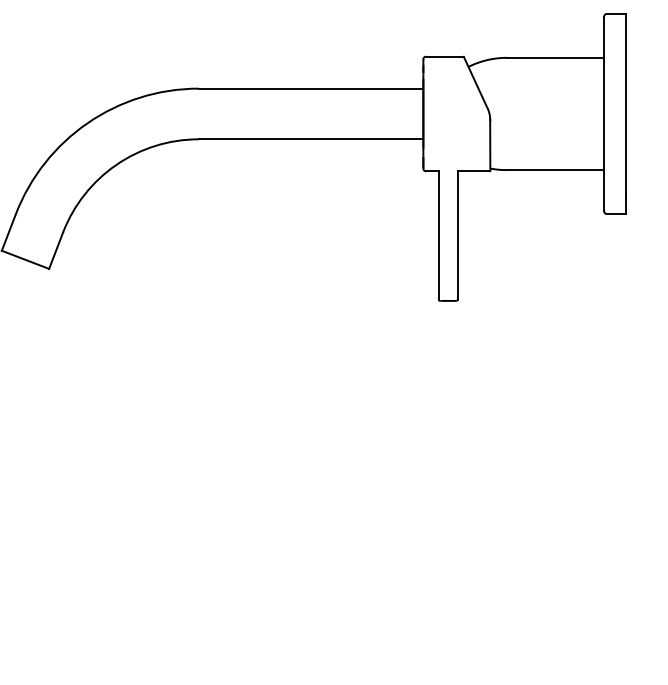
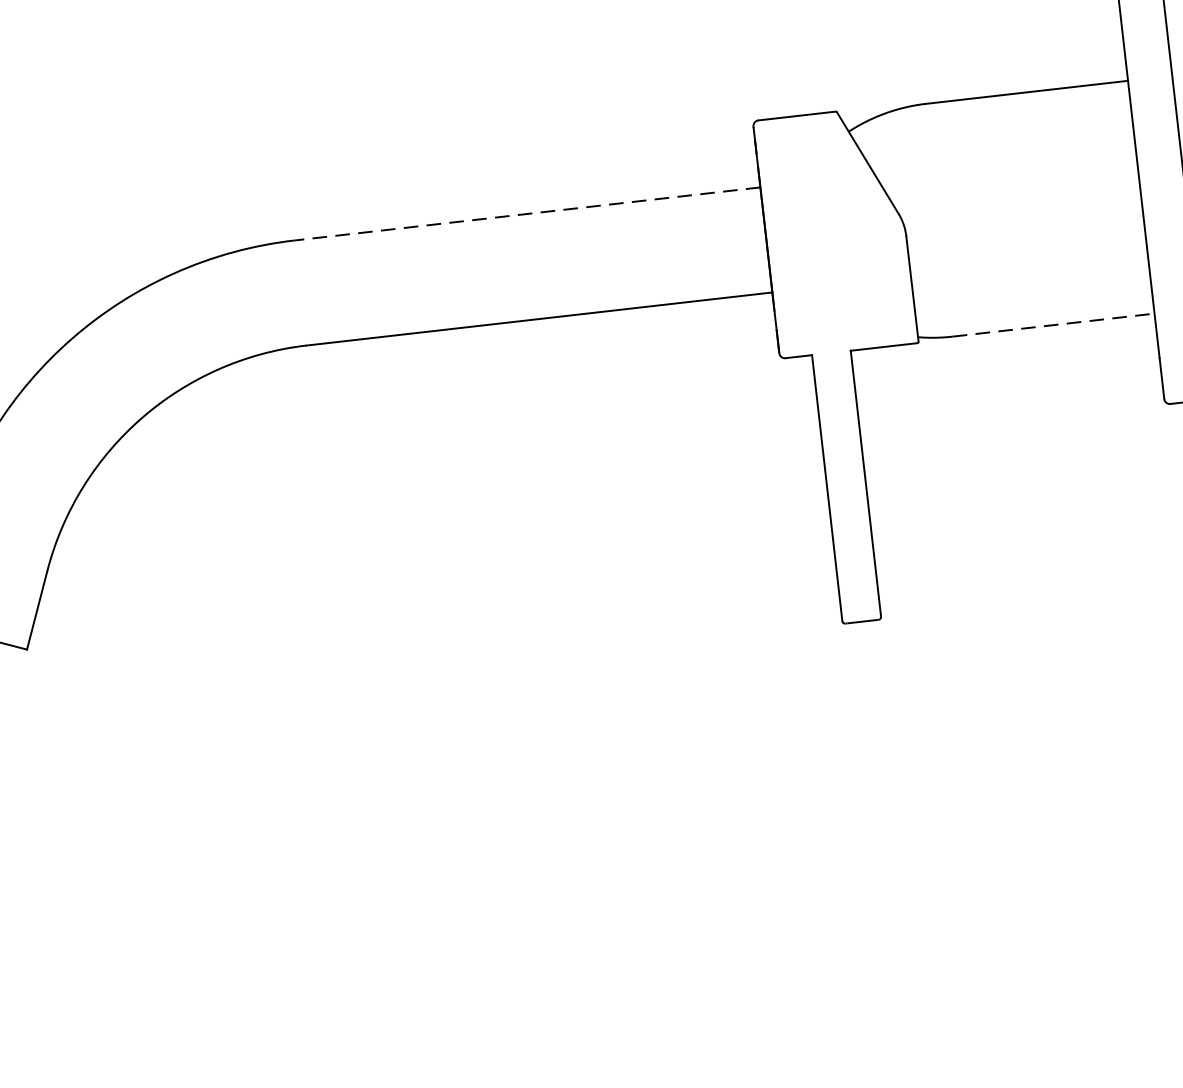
line: (310, 88) -> (526, 213), solid -> dashed
line: (555, 170) -> (1053, 325), solid -> dashed

